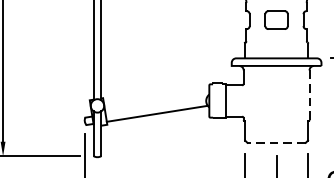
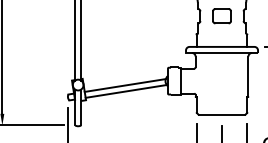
line: (309, 95) -> (248, 76), dashed -> solid
line: (155, 106) -> (124, 85), added
line: (275, 142) -> (221, 114), dashed -> solid

